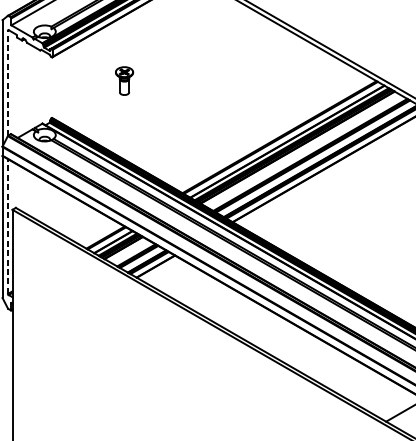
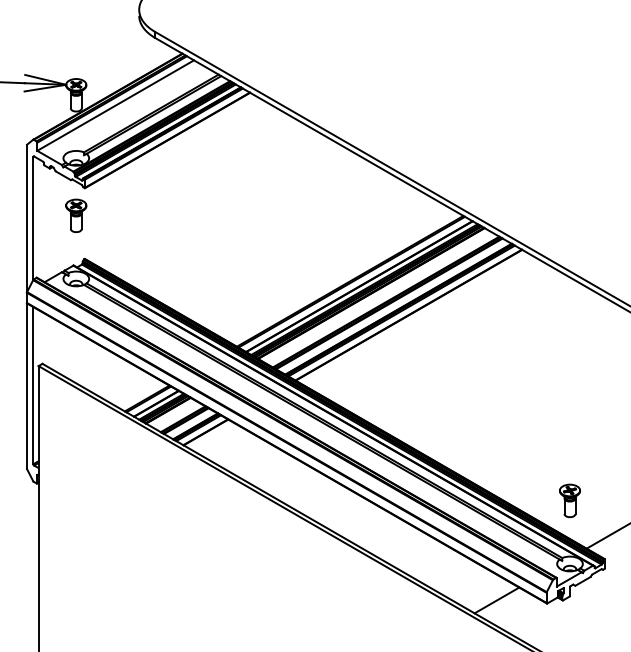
part: (124, 80) -> (76, 215), moved
line: (8, 82) -> (33, 217), dashed -> solid
line: (8, 226) -> (33, 385), dashed -> solid

